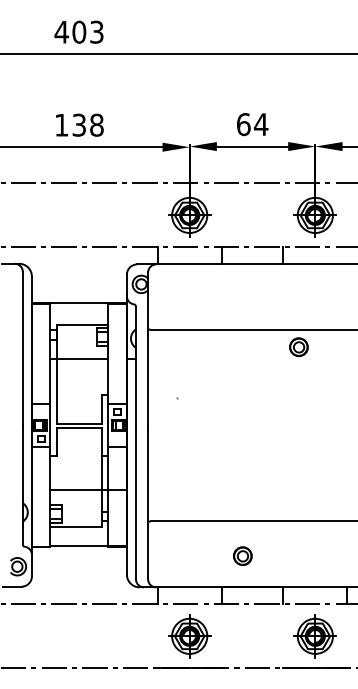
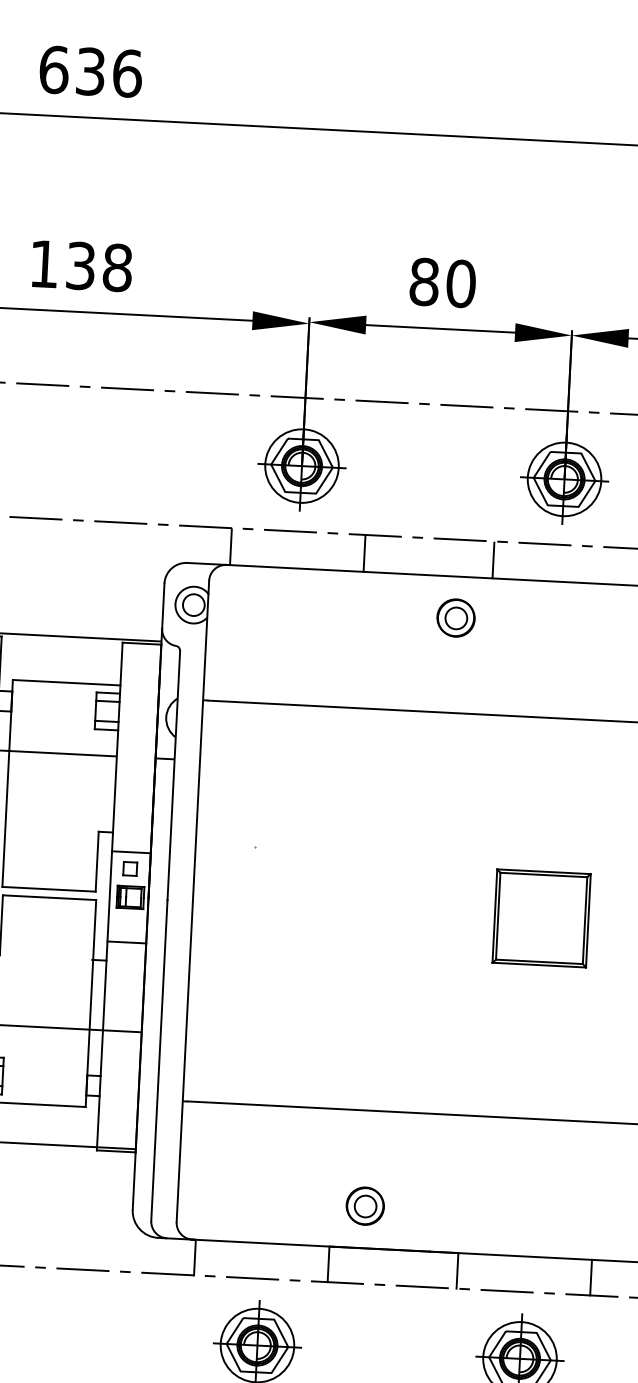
text: (78, 31) -> (89, 70), 403 -> 636
text: (252, 124) -> (442, 282), 64 -> 80
part: (298, 347) -> (455, 618), moved
part: (314, 425) -> (540, 918), added
part: (242, 555) -> (364, 1204), moved

